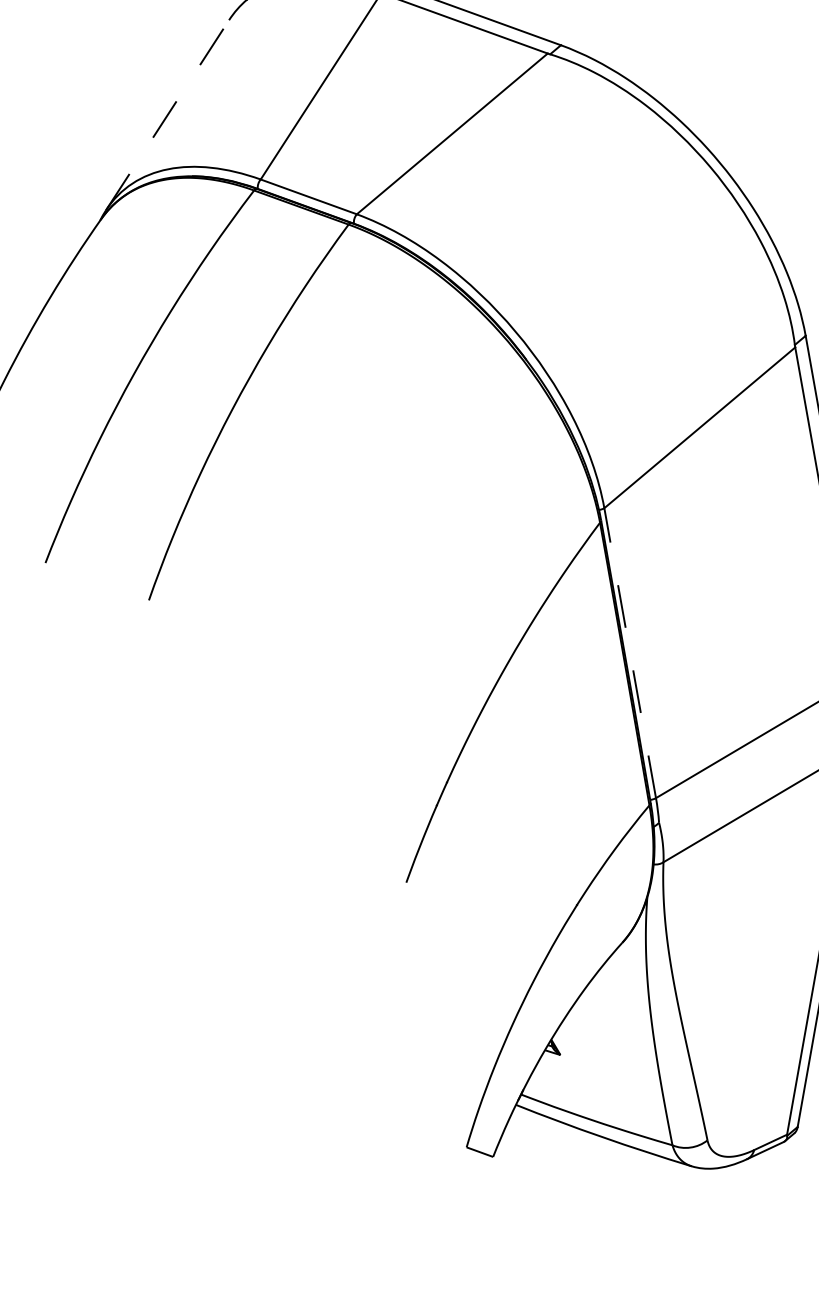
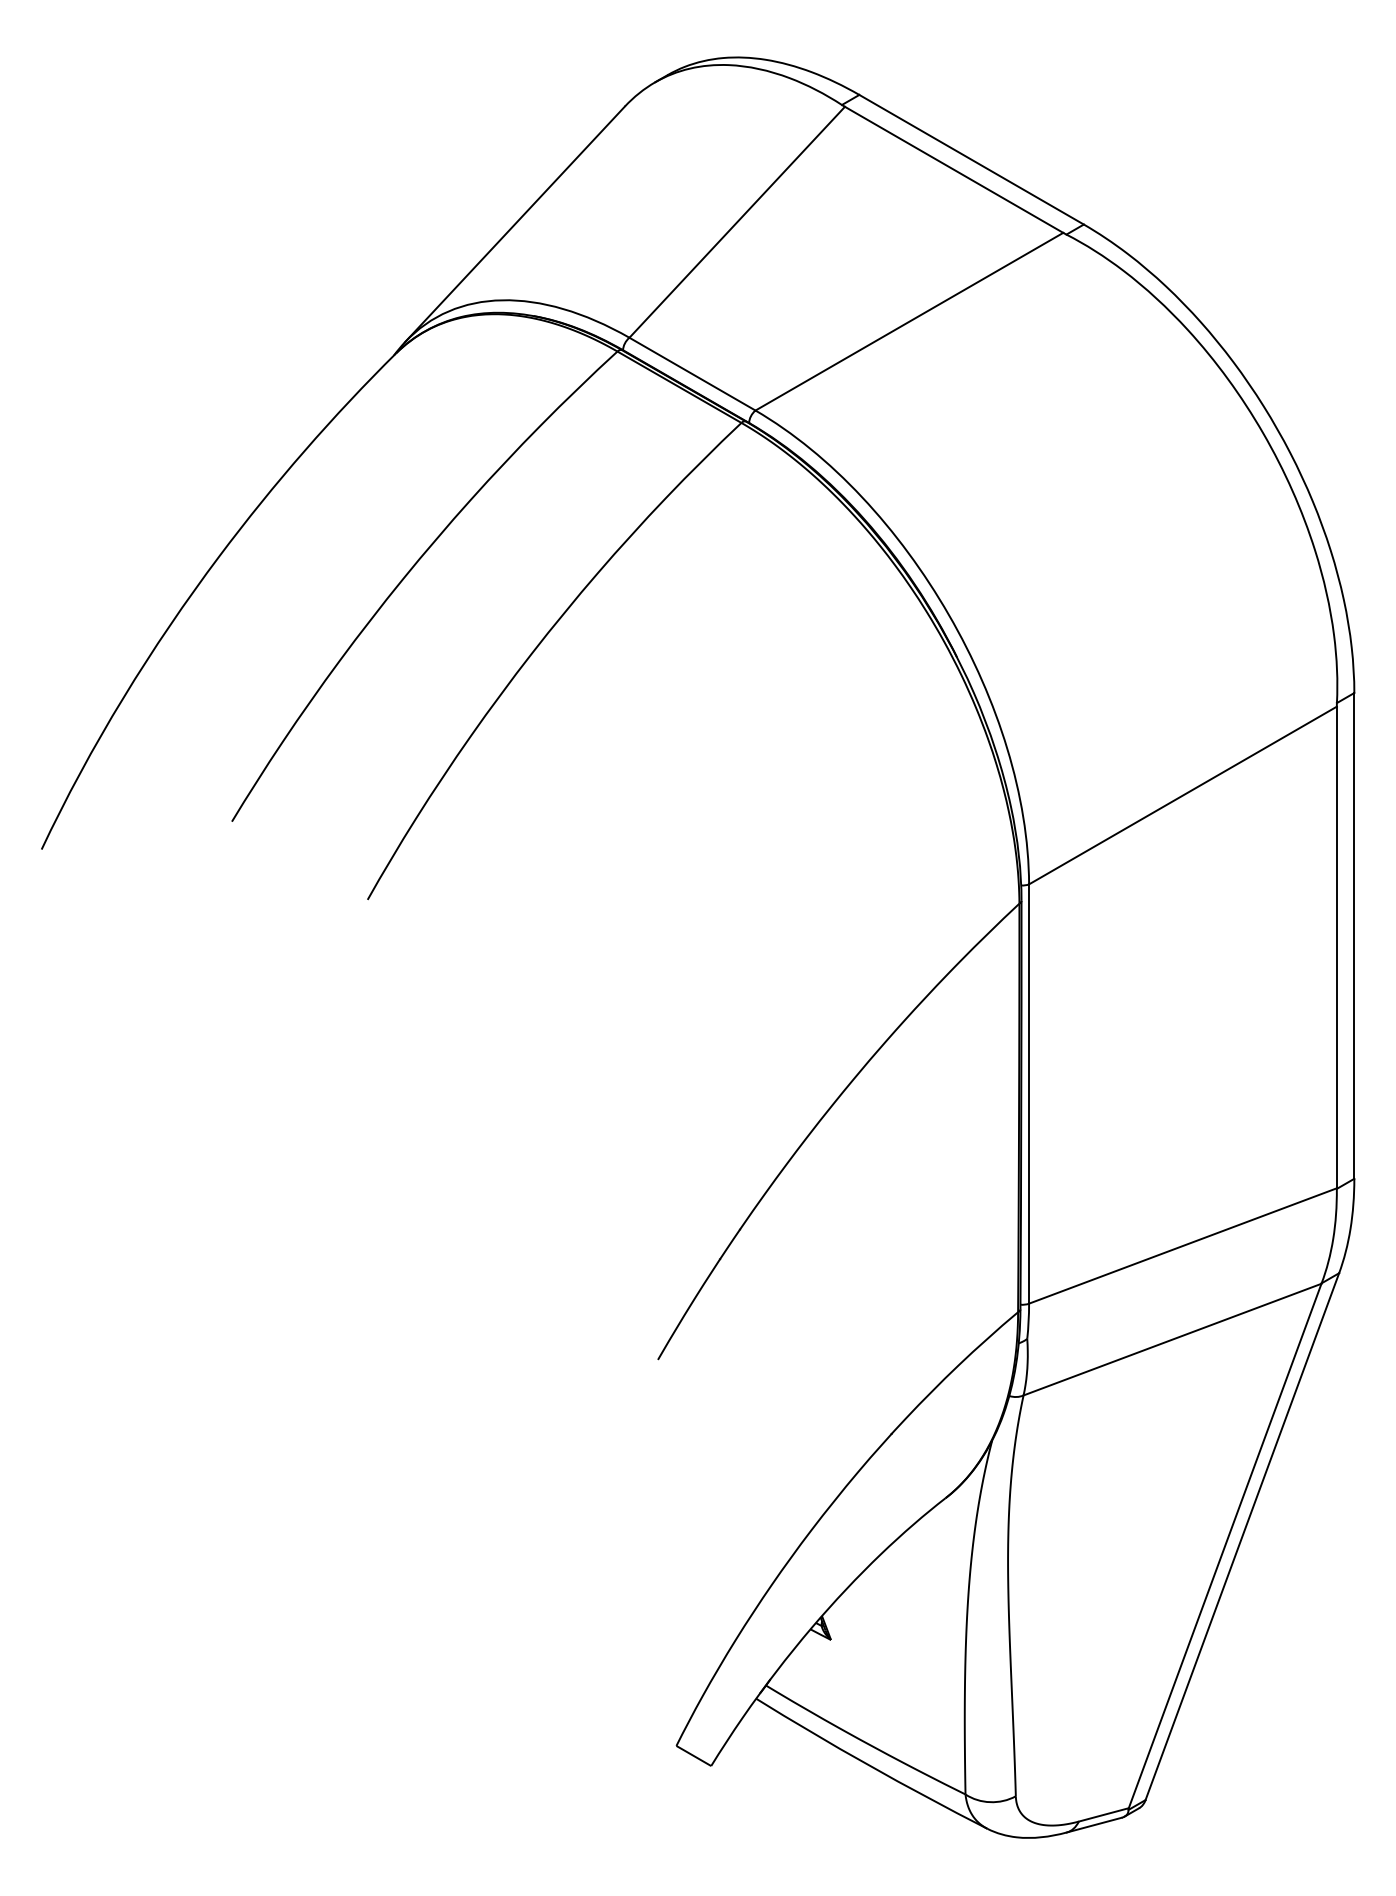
line: (167, 115) -> (515, 224), dashed -> solid
line: (630, 653) -> (1029, 1094), dashed -> solid

